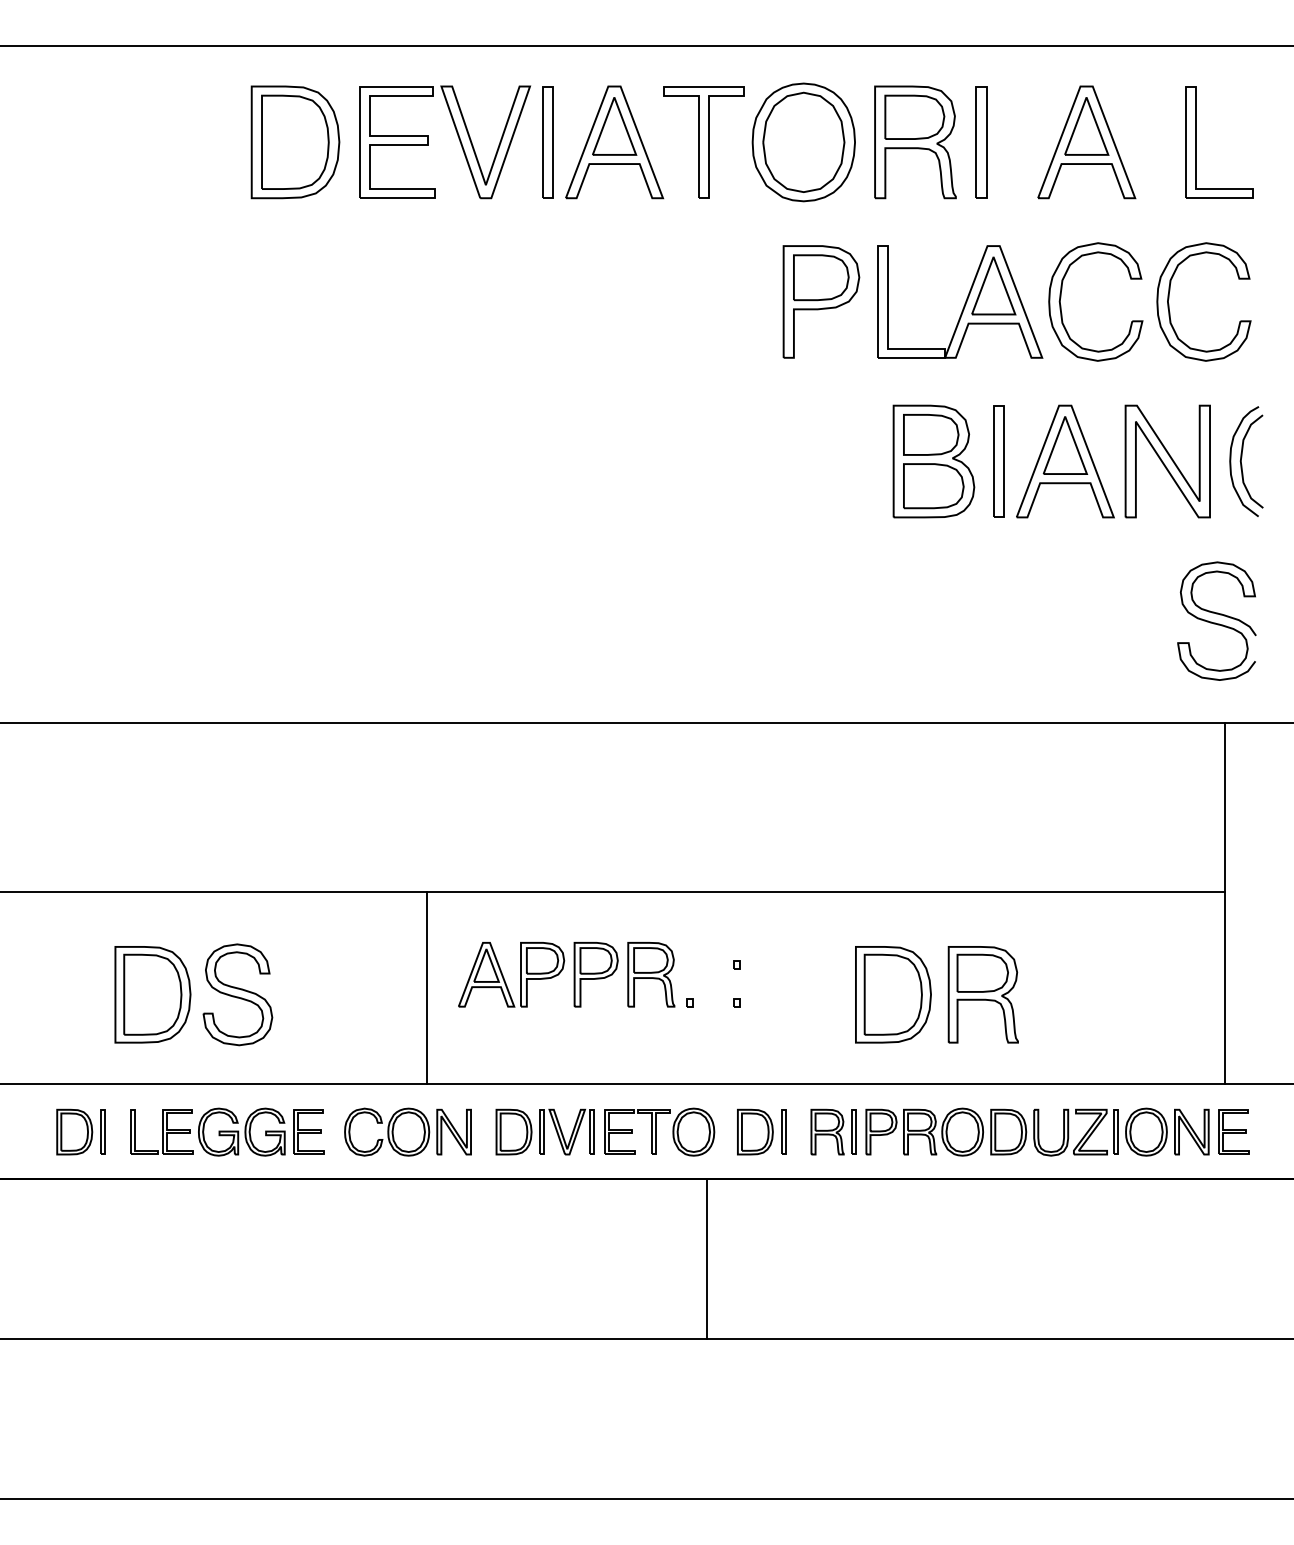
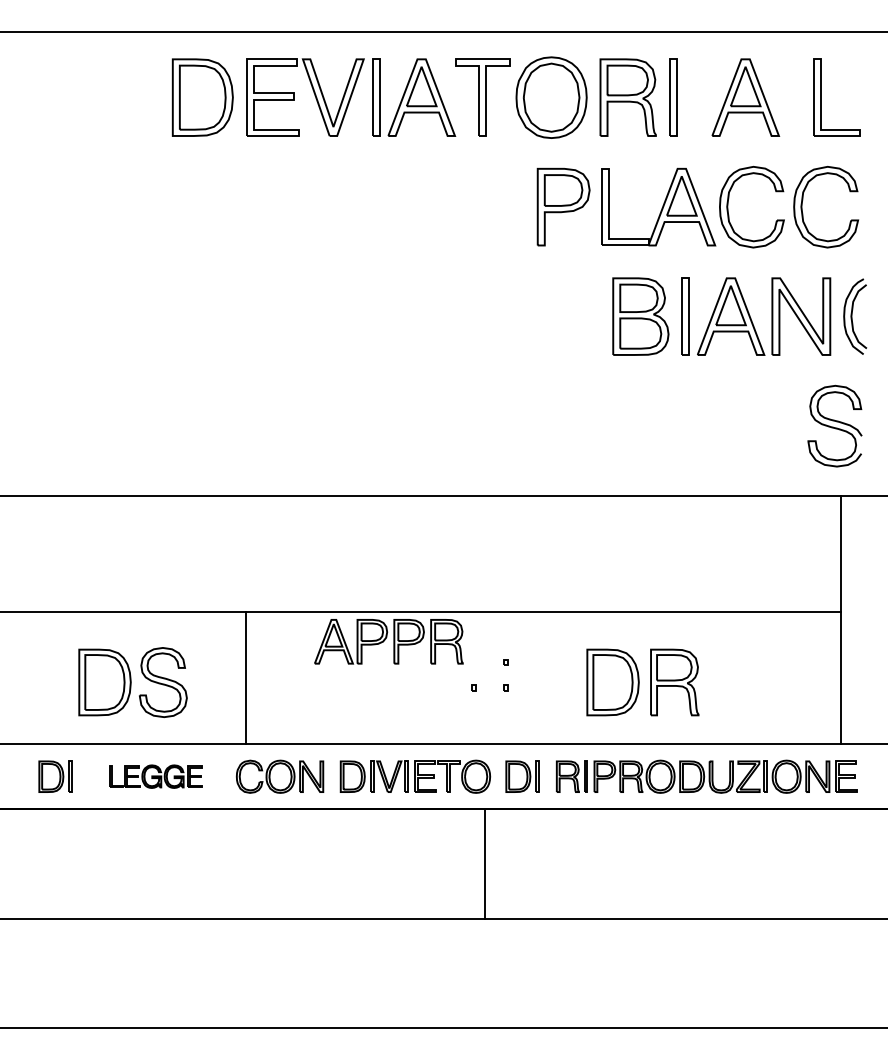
part: (566, 974) -> (388, 641), moved
line: (427, 987) -> (246, 677), moved
part: (226, 1131) -> (155, 776), size x0.7

